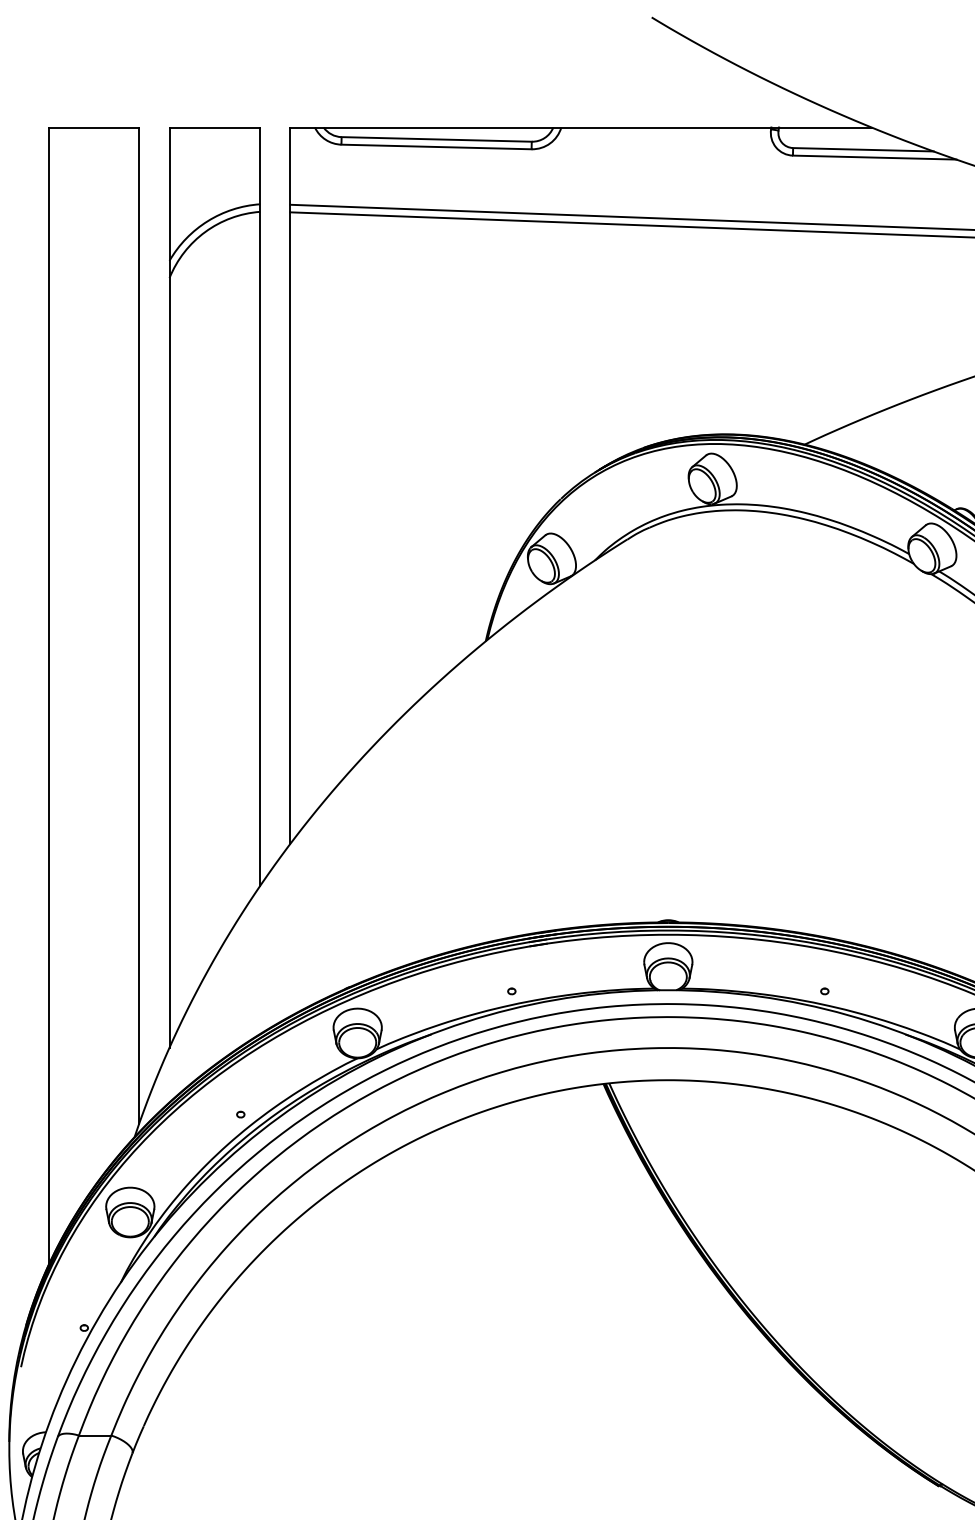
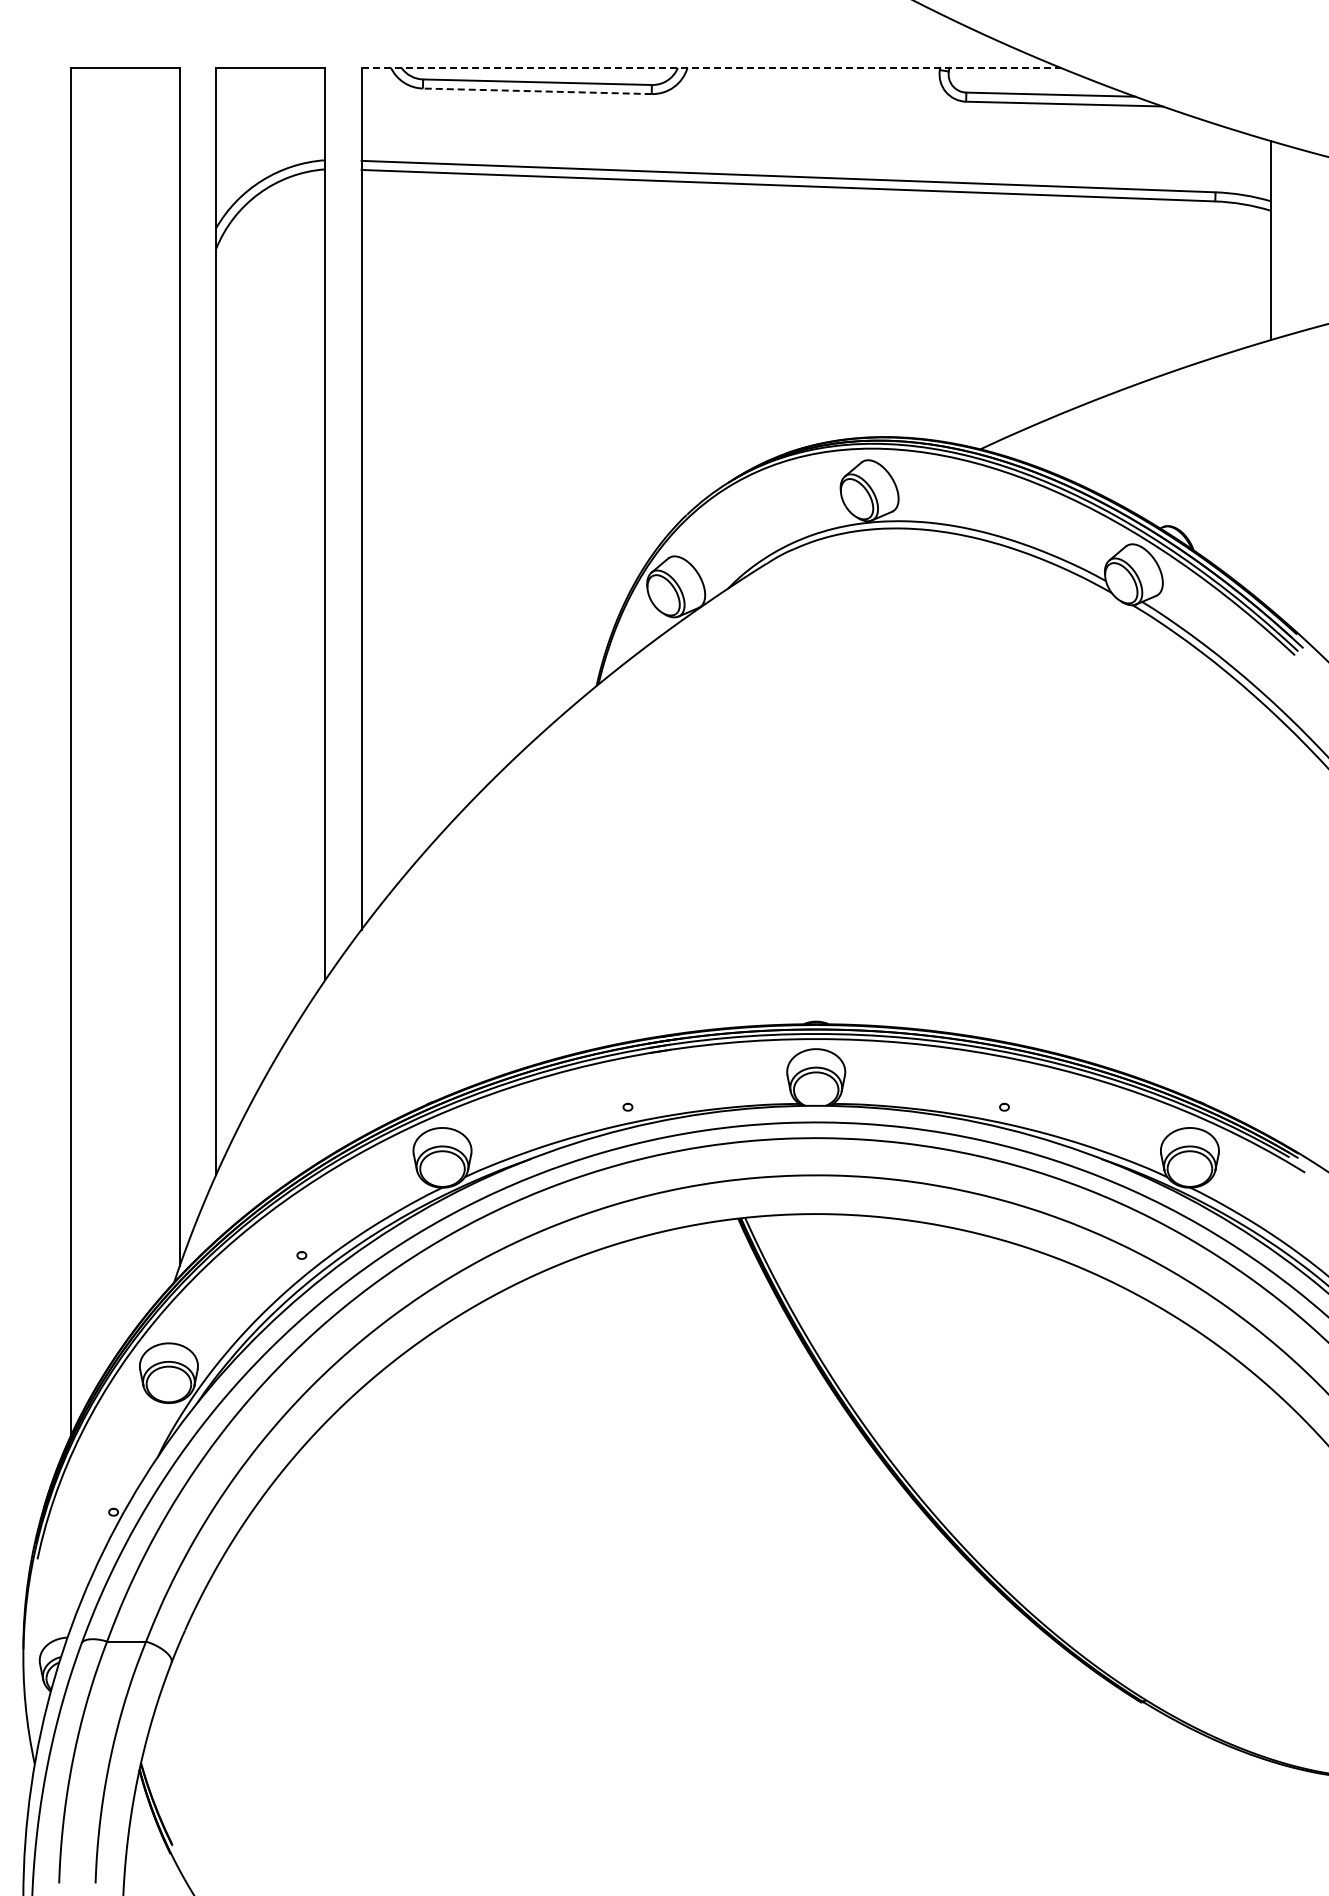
line: (581, 127) -> (711, 67), solid -> dashed
line: (435, 147) -> (536, 91), solid -> dashed

